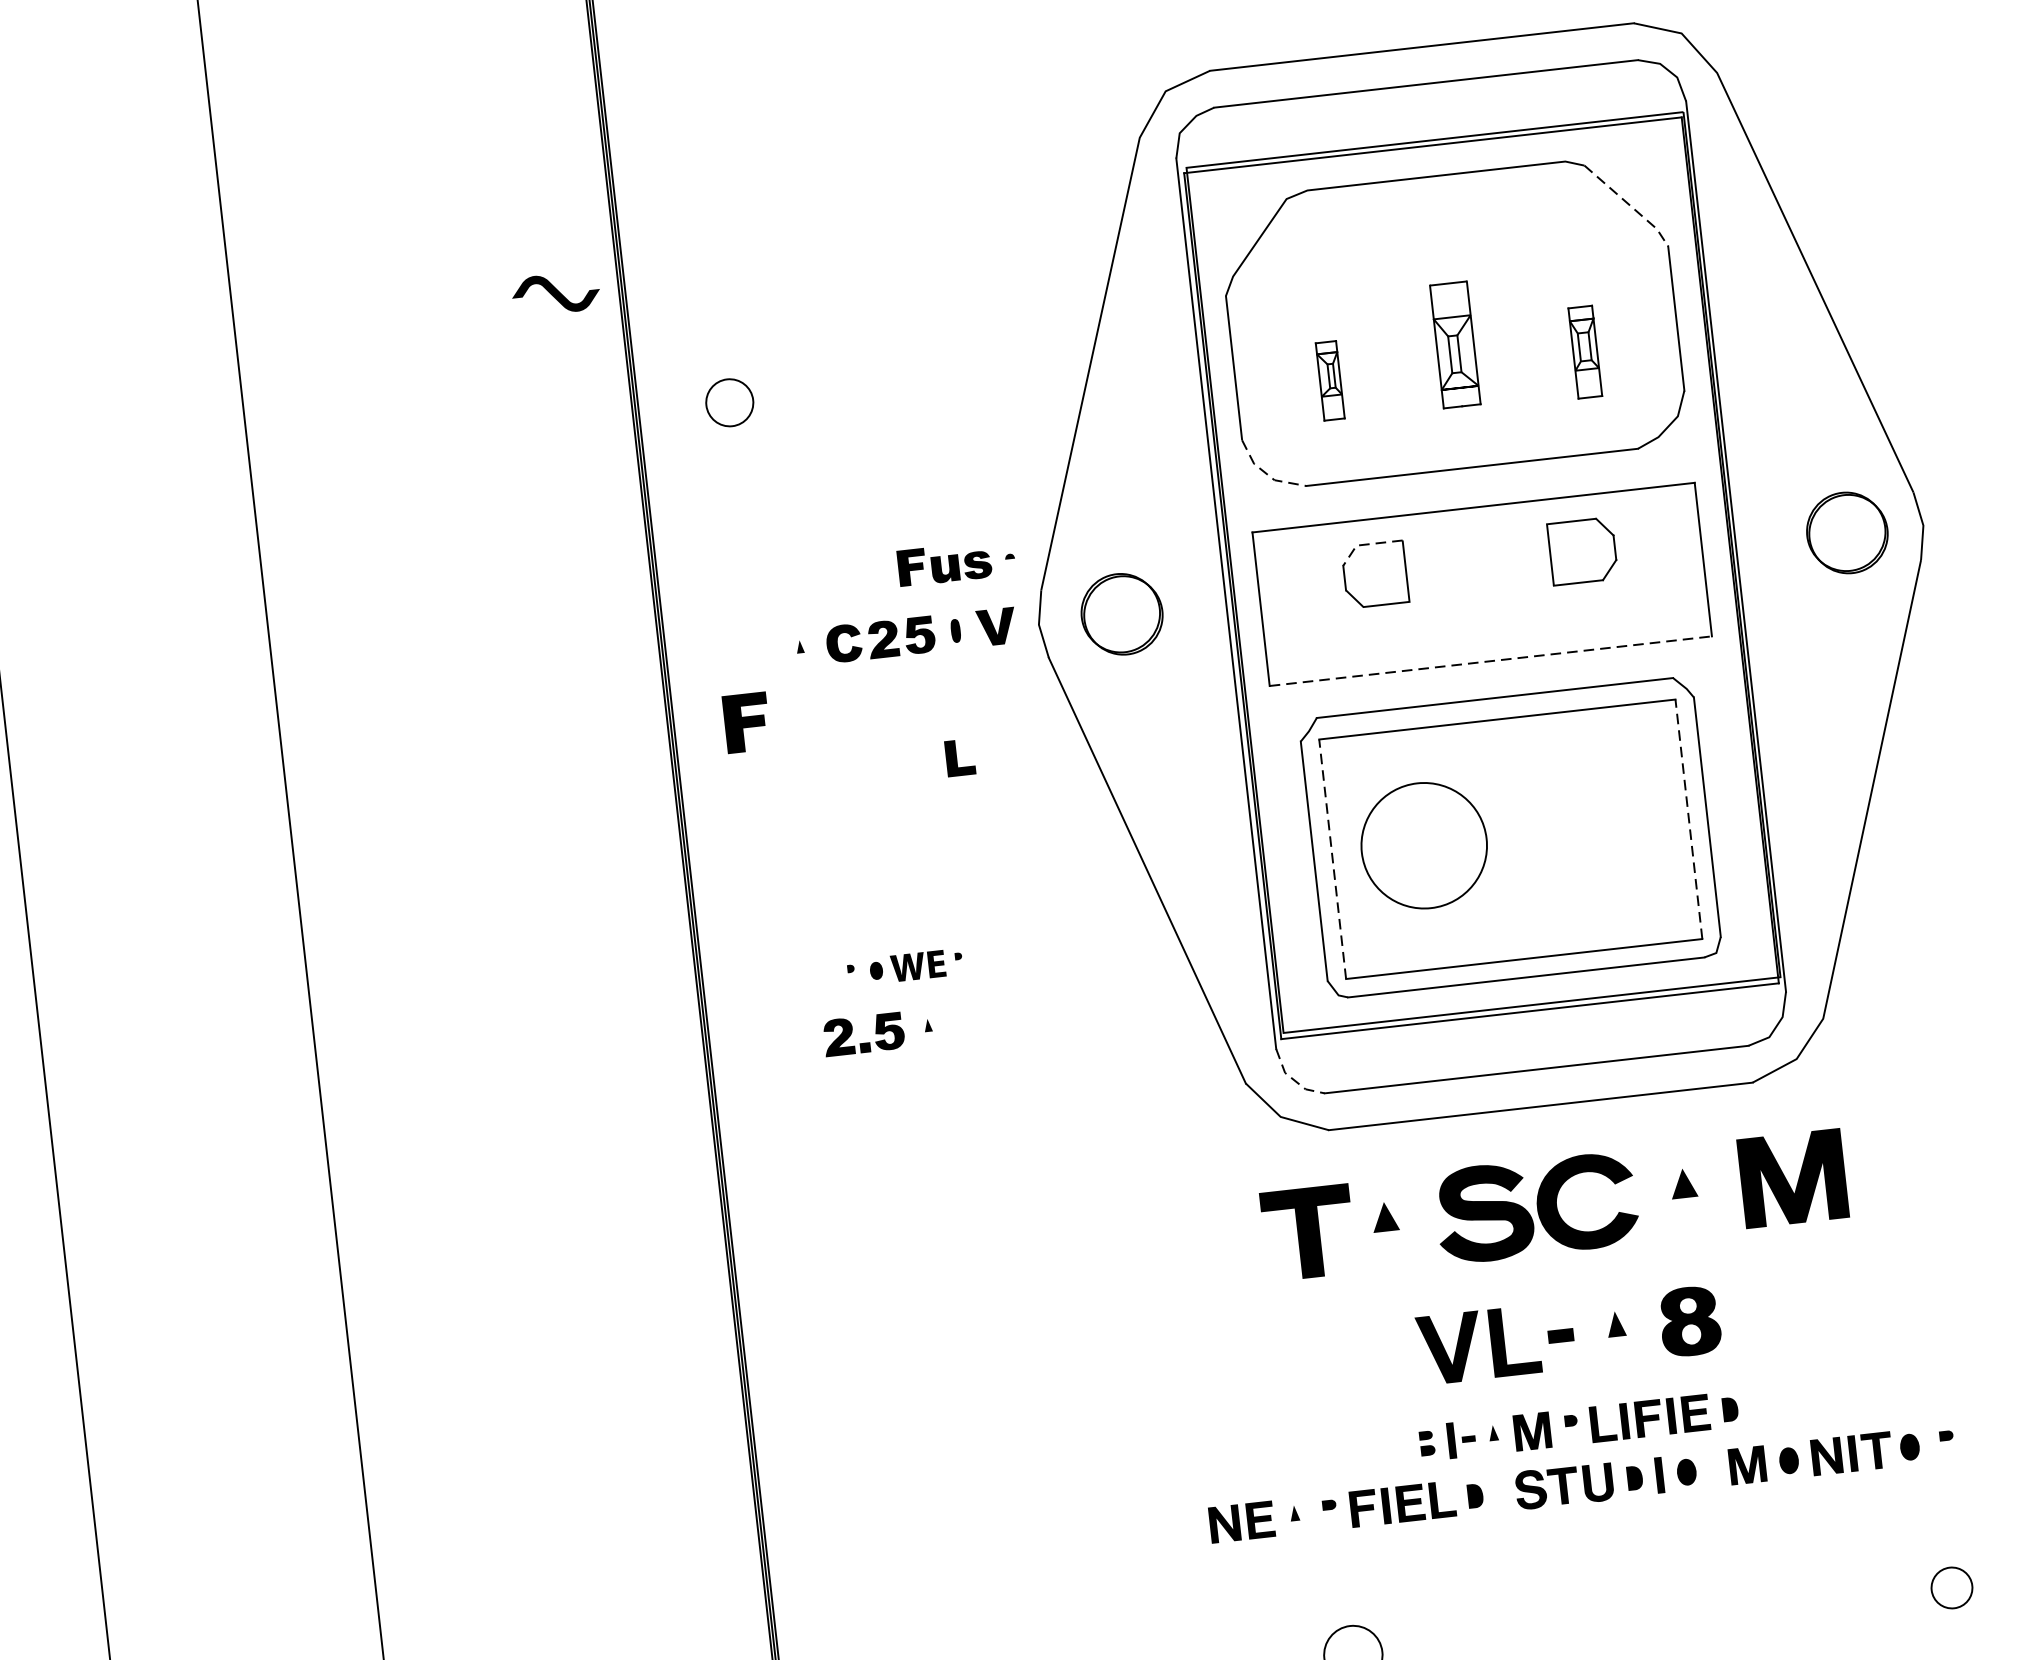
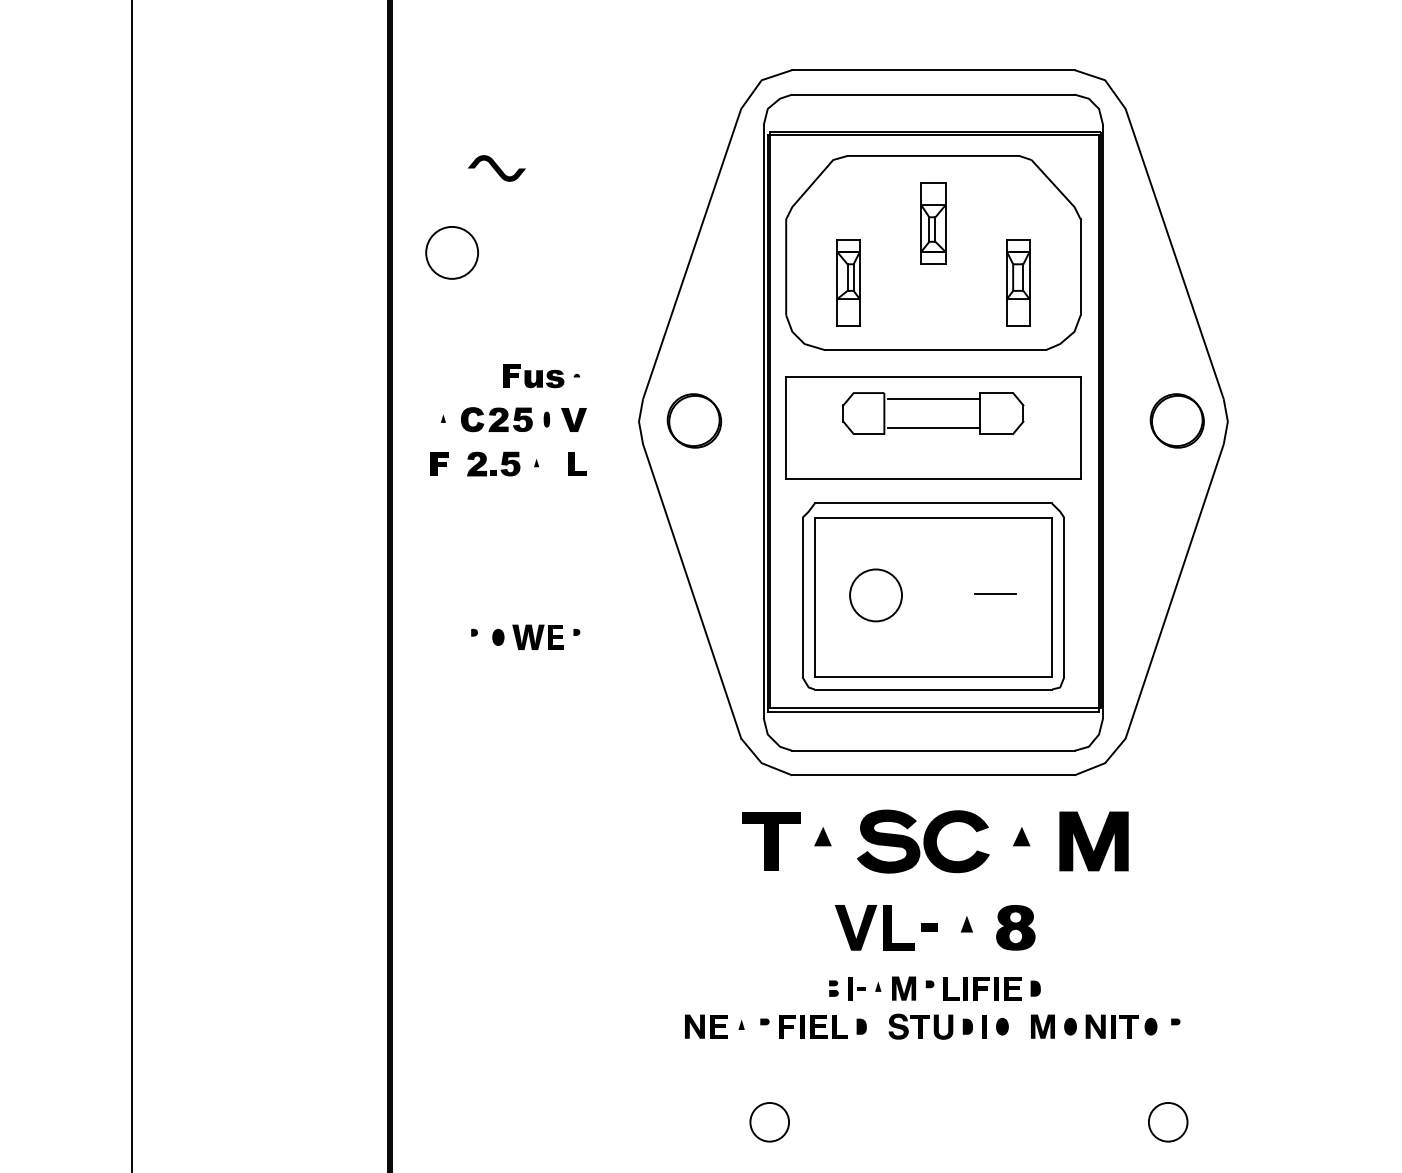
line: (1629, 205) -> (1058, 189), dashed -> solid
part: (555, 293) -> (496, 168), moved
part: (1455, 345) -> (933, 223), moved
part: (1585, 351) -> (1018, 282), size x1.43
part: (1330, 380) -> (848, 282), size x1.67
part: (728, 402) -> (451, 252), size x1.67
line: (1266, 474) -> (799, 339), dashed -> solid
line: (1479, 541) -> (934, 399), added
line: (1366, 545) -> (860, 393), dashed -> solid
part: (956, 563) -> (541, 376), moved
line: (1483, 583) -> (934, 427), added
part: (905, 636) -> (513, 419), moved
line: (1490, 660) -> (933, 478), dashed -> solid
part: (746, 721) -> (439, 463), size x0.62
part: (960, 756) -> (577, 463), moved
line: (1689, 819) -> (1052, 597), dashed -> solid
line: (1603, 824) -> (995, 594), added
part: (1423, 845) -> (875, 595), size x0.62
line: (1332, 859) -> (814, 597), dashed -> solid
part: (904, 966) -> (525, 636), size x1.43
part: (878, 1031) -> (503, 463), moved
line: (1293, 1079) -> (772, 739), dashed -> solid
part: (1952, 1588) -> (1168, 1122), size x1.43

